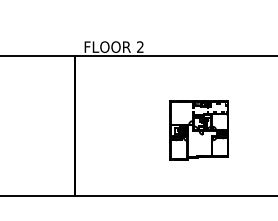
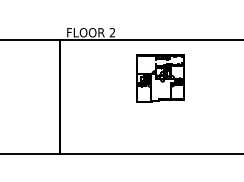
part: (199, 130) -> (160, 78), moved

